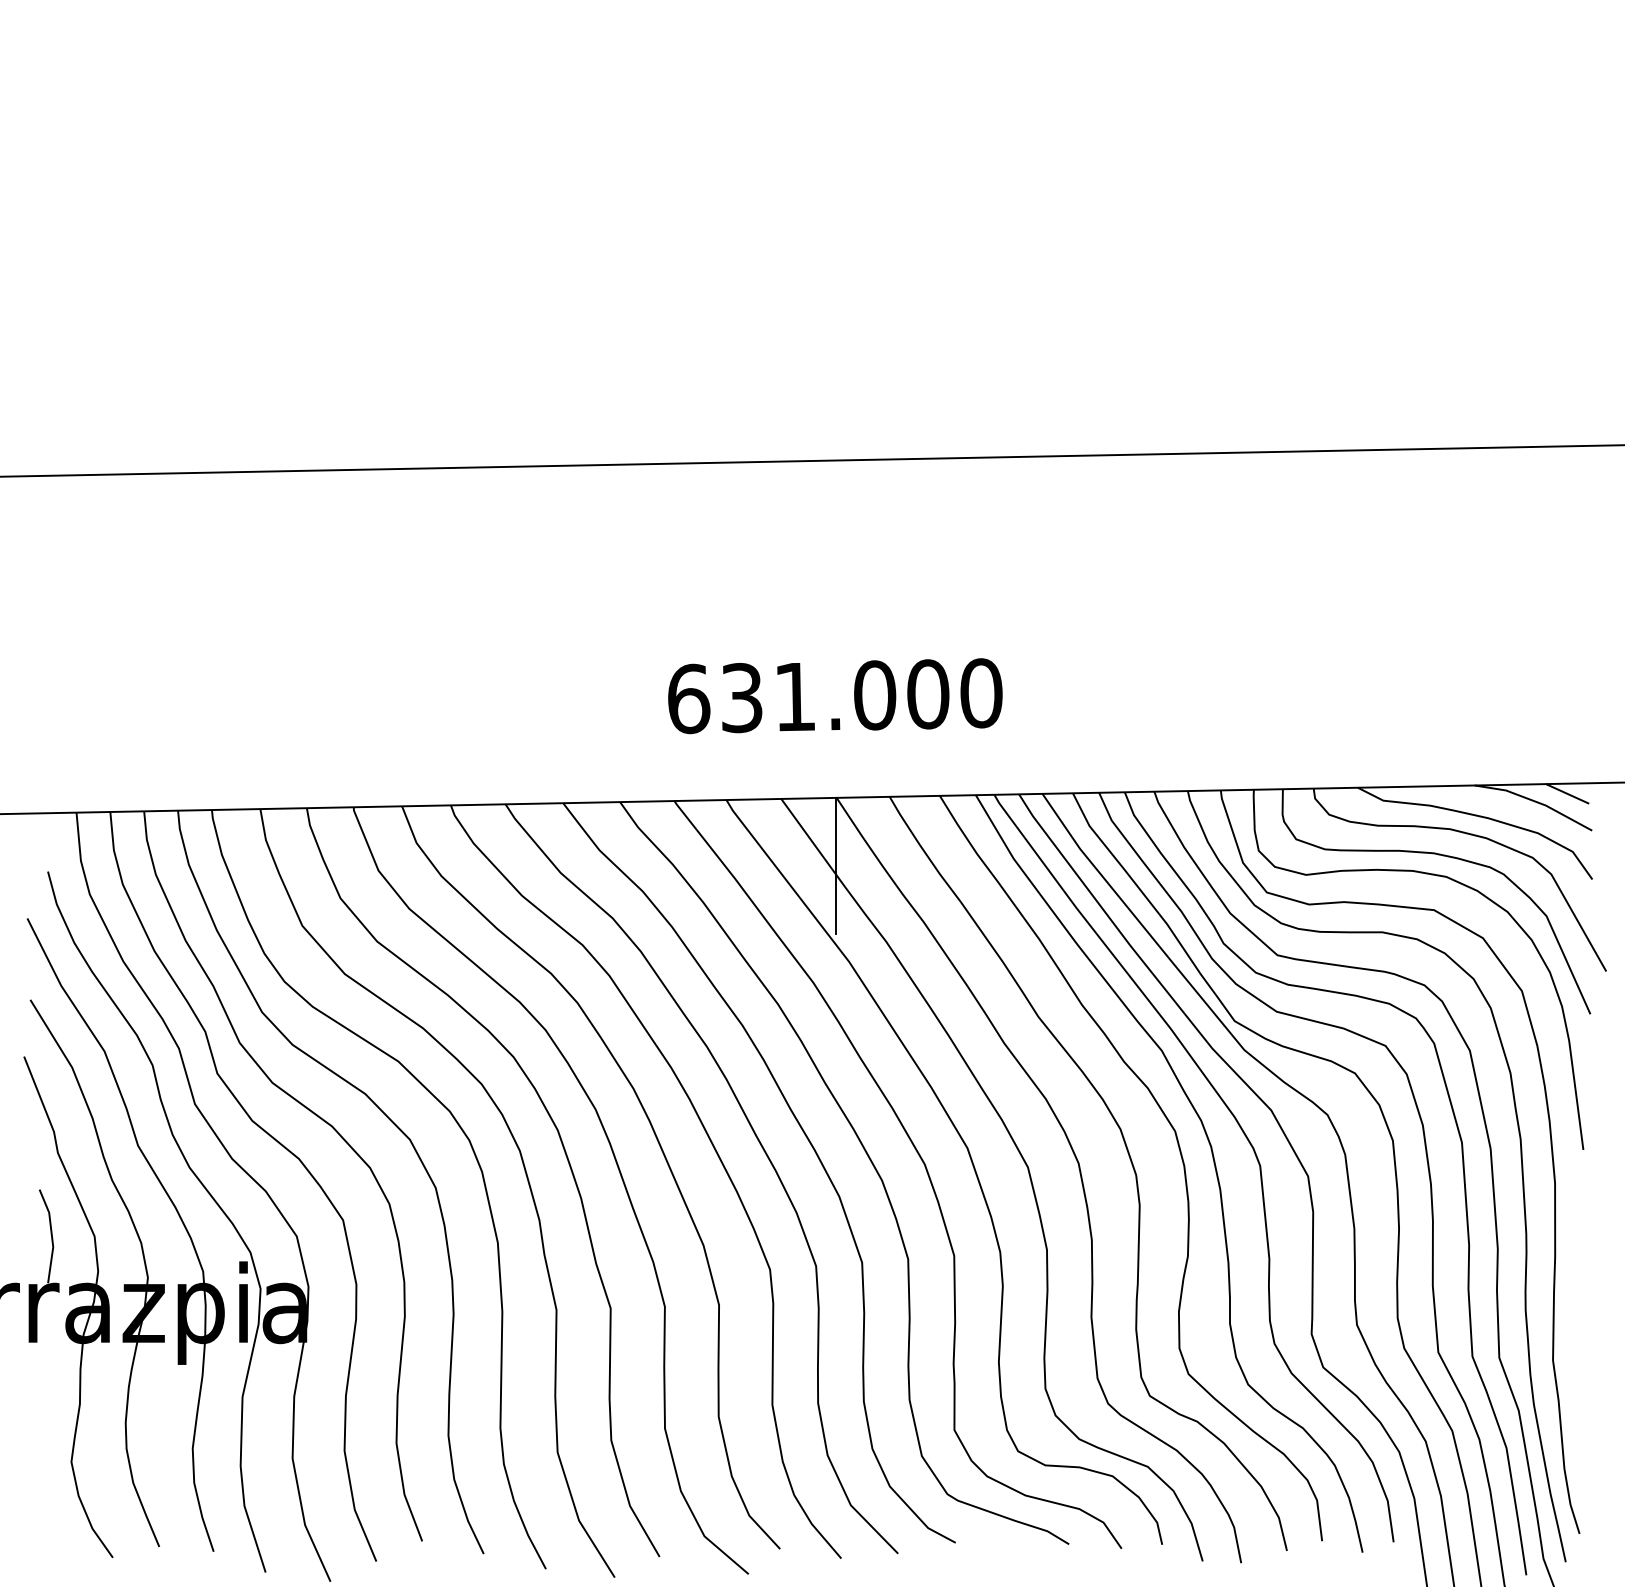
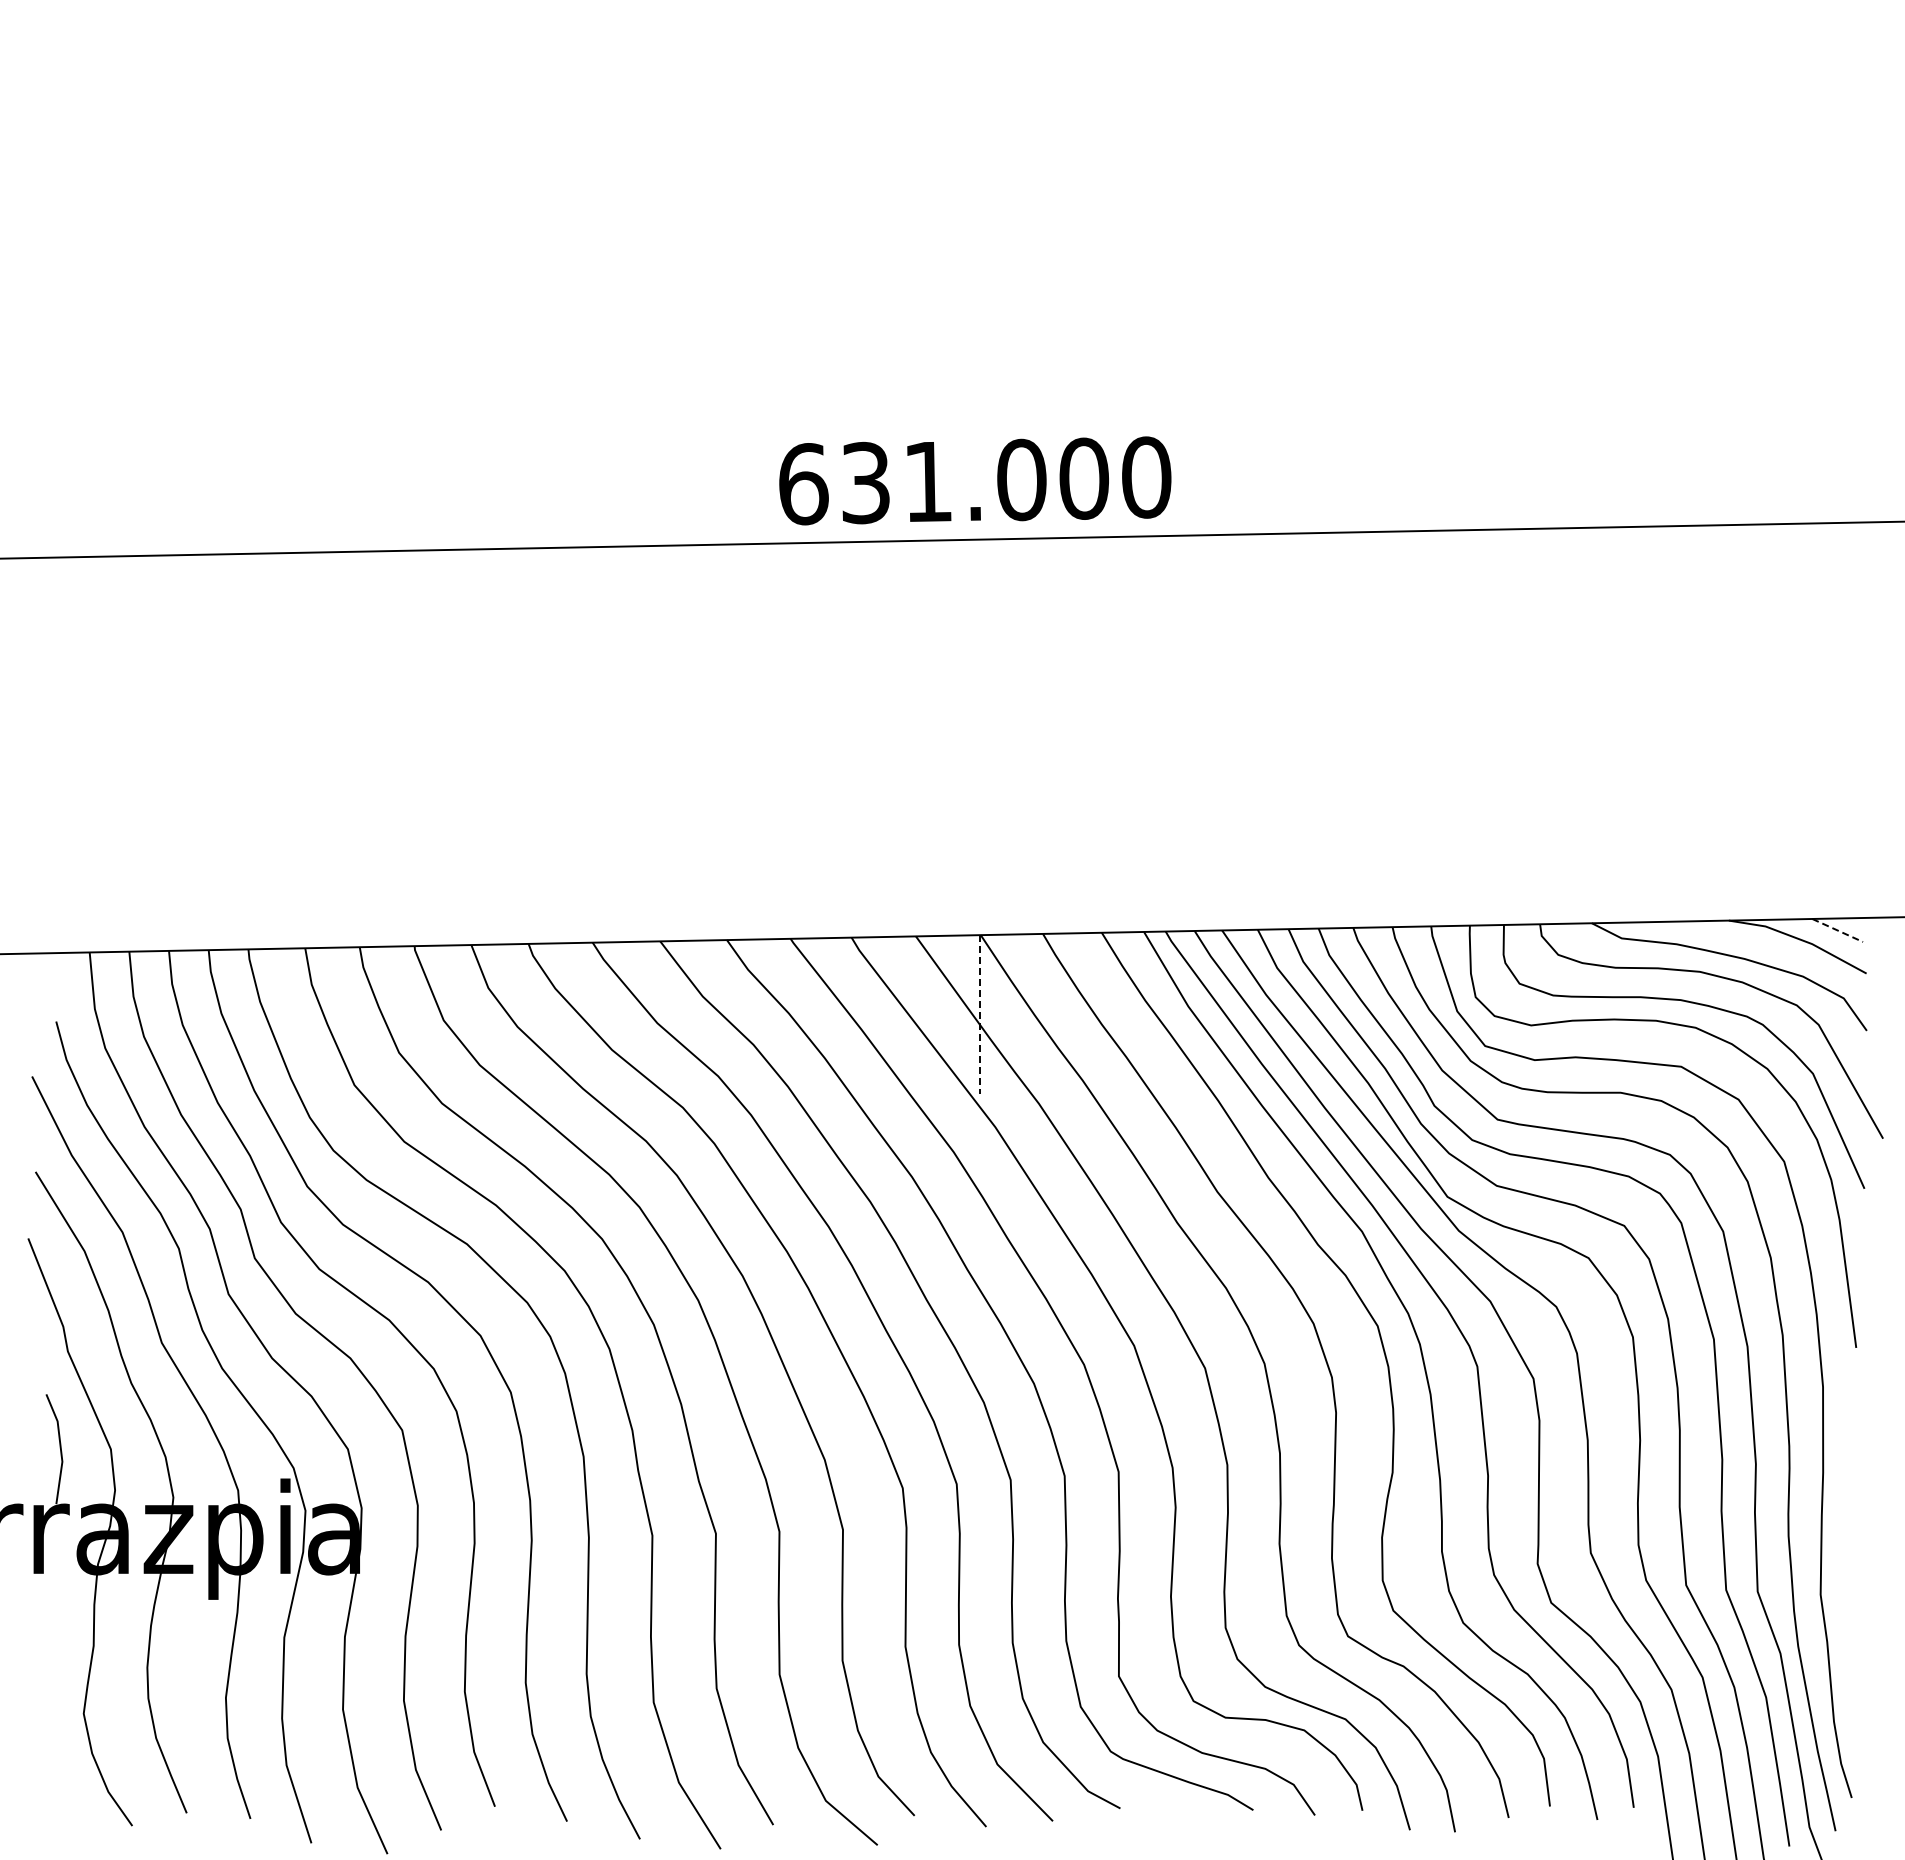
text: (835, 695) -> (975, 480), moved
line: (1567, 793) -> (1837, 930), solid -> dashed
line: (835, 865) -> (979, 1014), solid -> dashed

